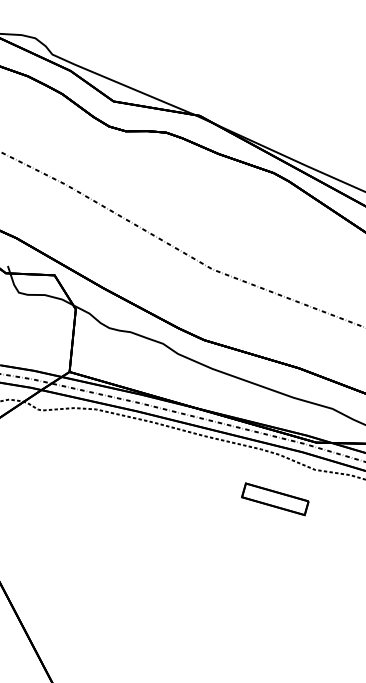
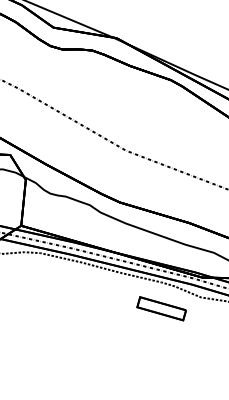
part: (275, 499) -> (161, 308), moved

